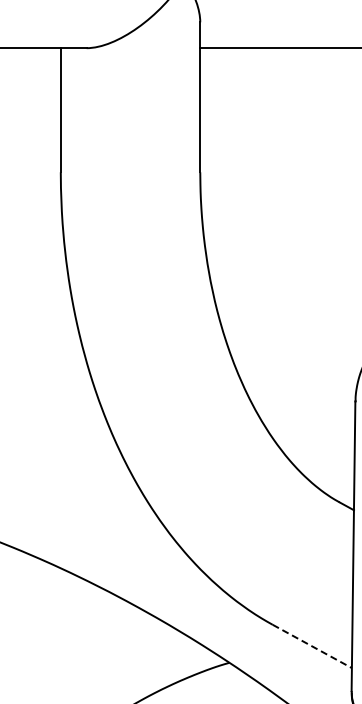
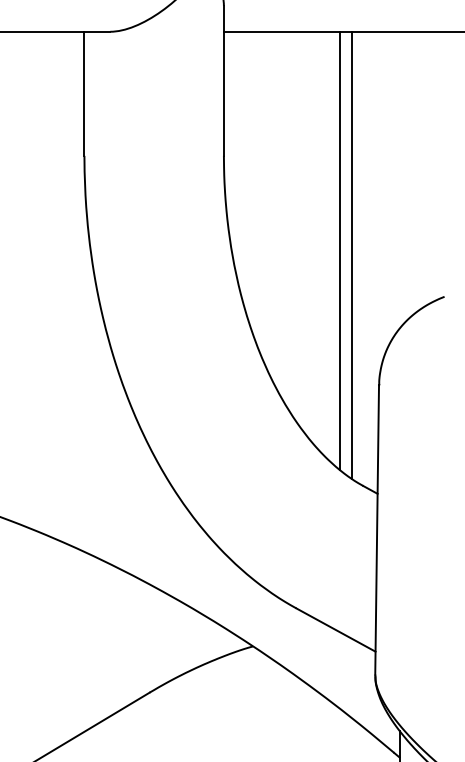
line: (315, 266) -> (339, 250), added
line: (328, 271) -> (352, 255), added
line: (312, 646) -> (336, 630), dashed -> solid

